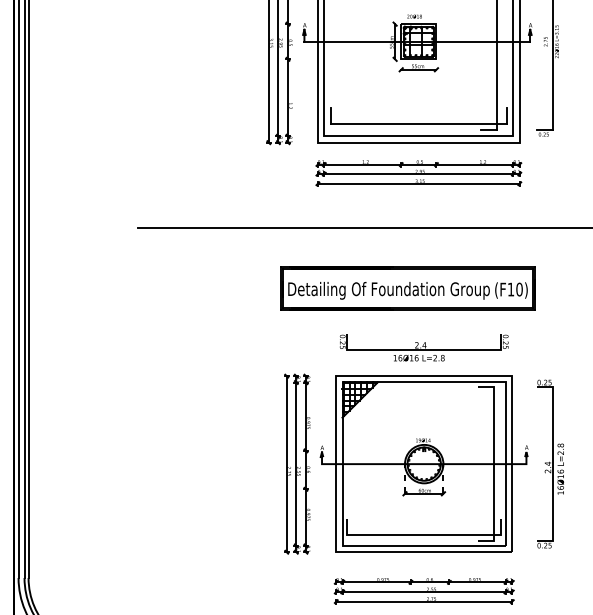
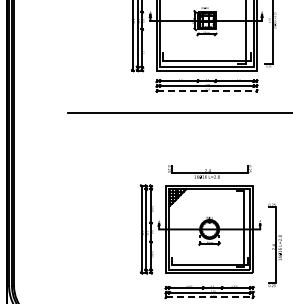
line: (417, 183) -> (206, 90), solid -> dashed
part: (407, 288) -> (201, 142), removed
part: (549, 464) -> (274, 245), moved
line: (423, 601) -> (209, 297), solid -> dashed

